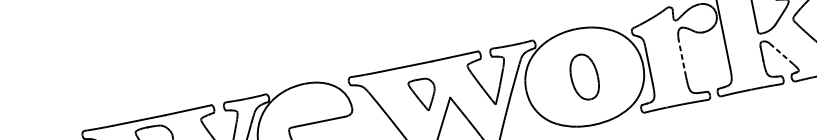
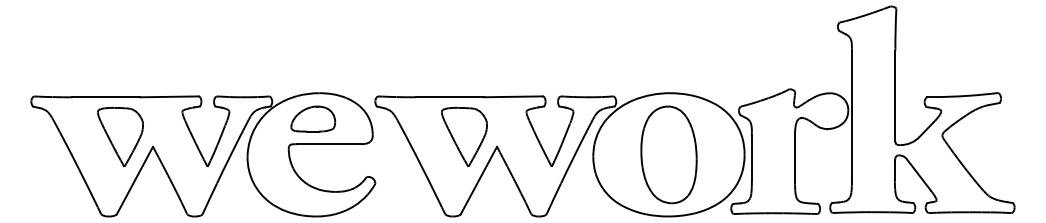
line: (781, 53) -> (919, 175), dashed -> solid
line: (682, 59) -> (794, 157), dashed -> solid
part: (584, 76) -> (668, 154), size x1.67
part: (423, 94) -> (464, 136), size x1.43
part: (302, 104) -> (312, 118), added

